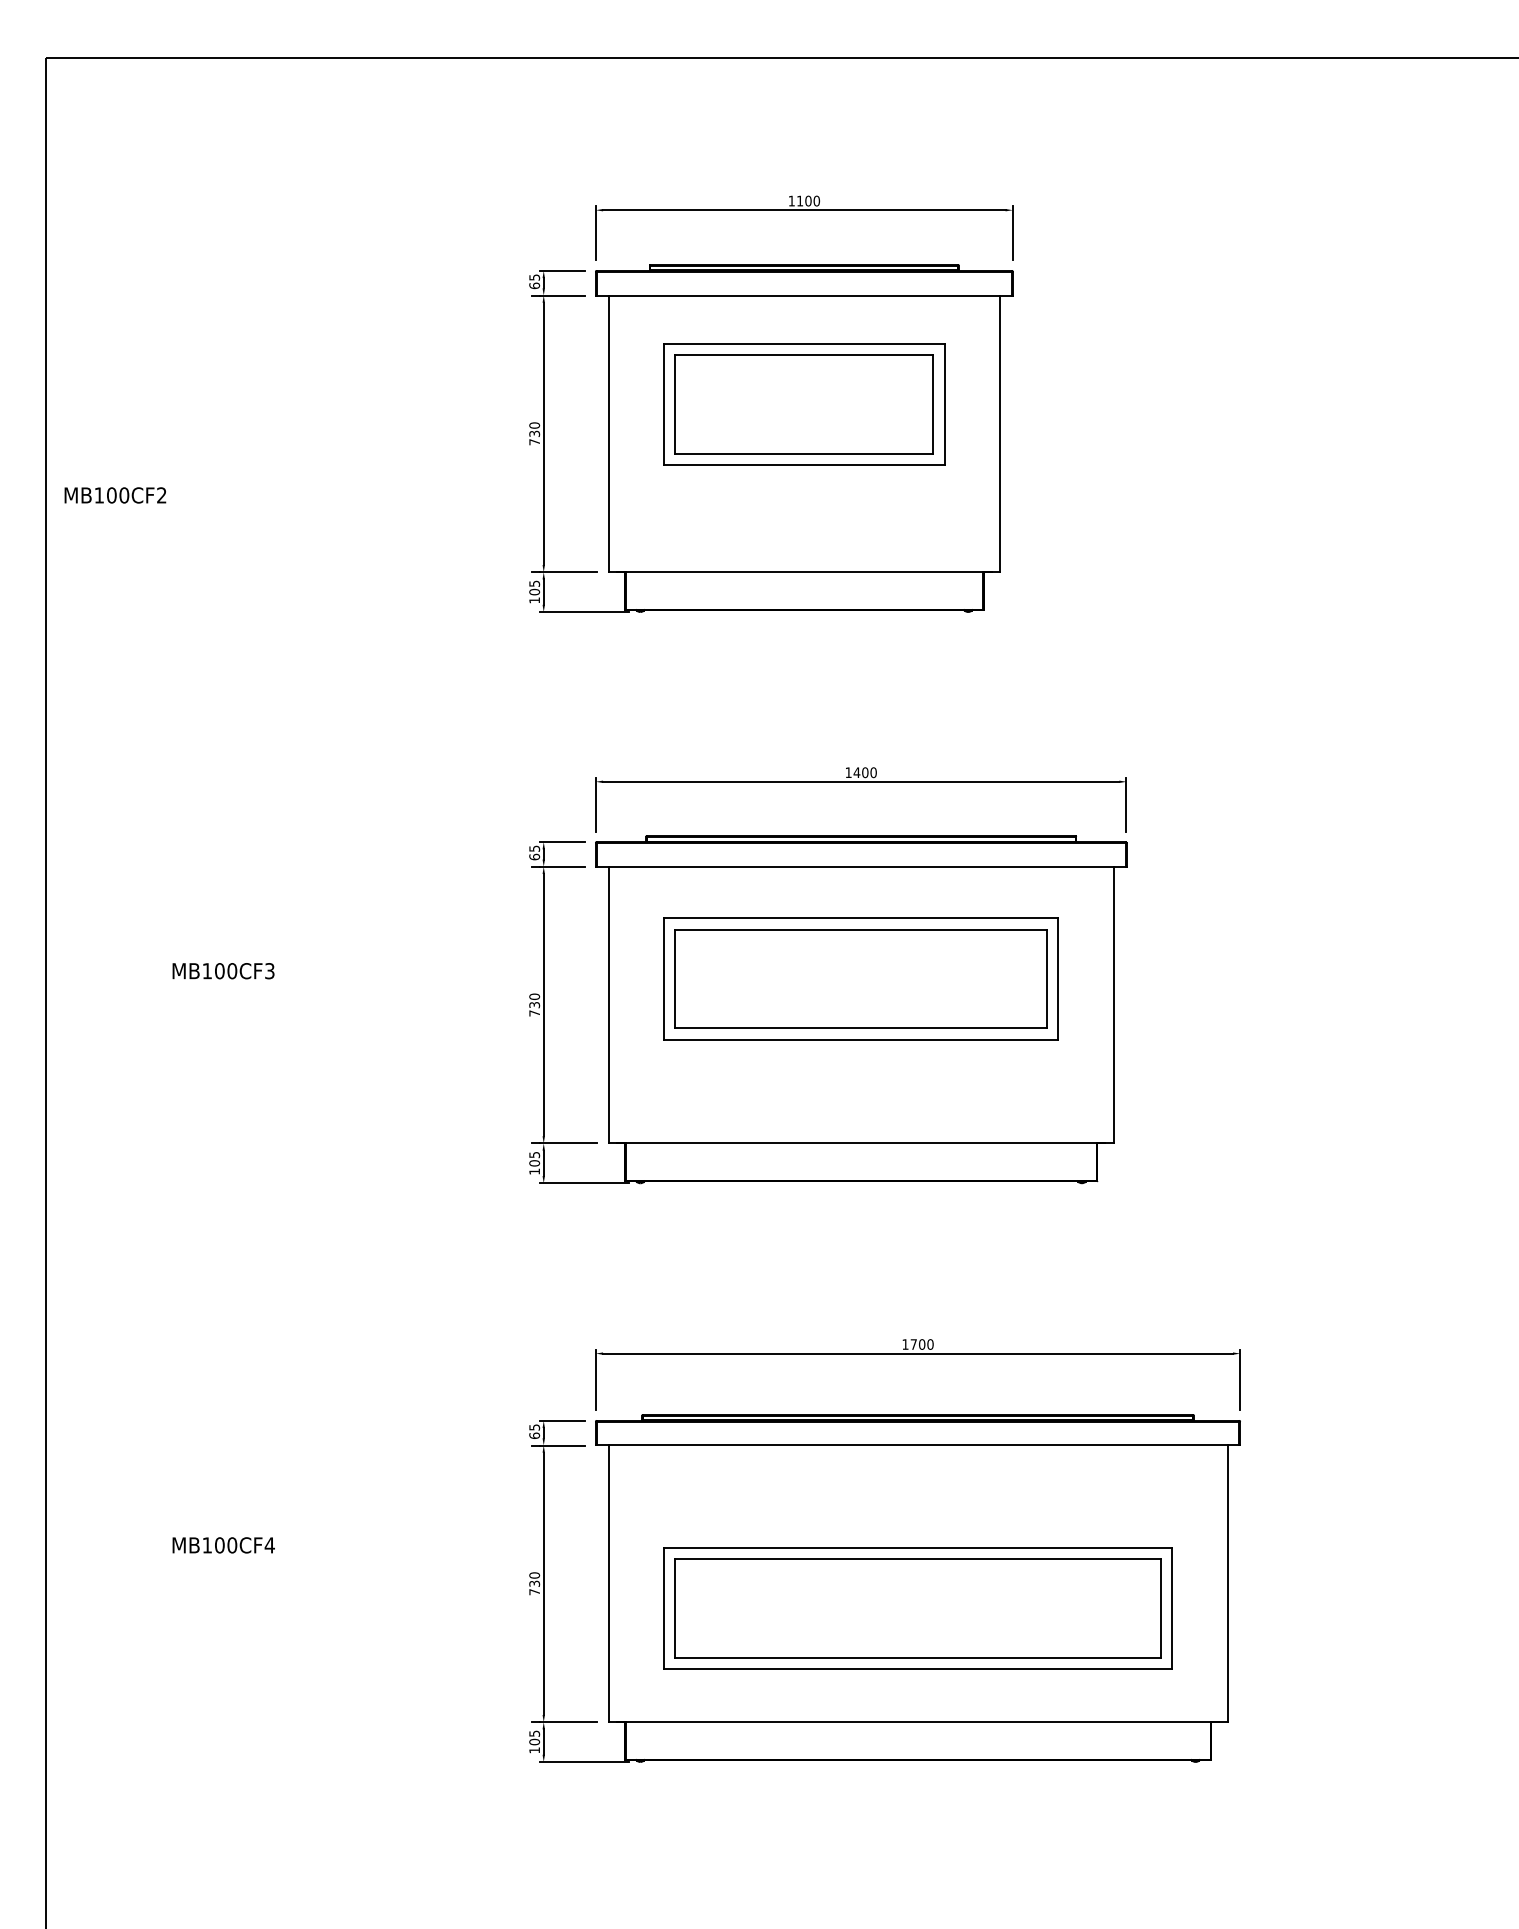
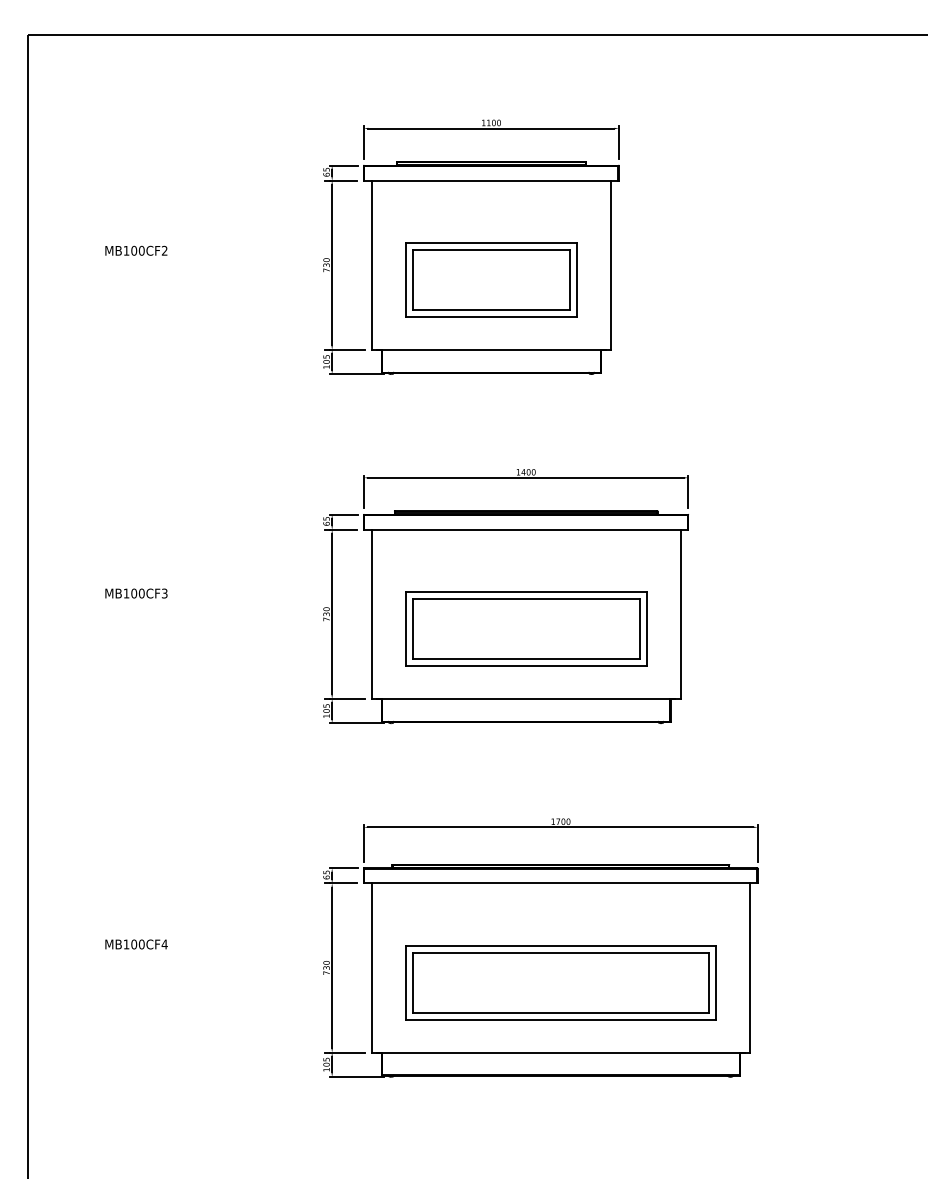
part: (804, 403) -> (491, 279), moved
text: (115, 494) -> (136, 250), moved
part: (861, 977) -> (526, 628), moved

